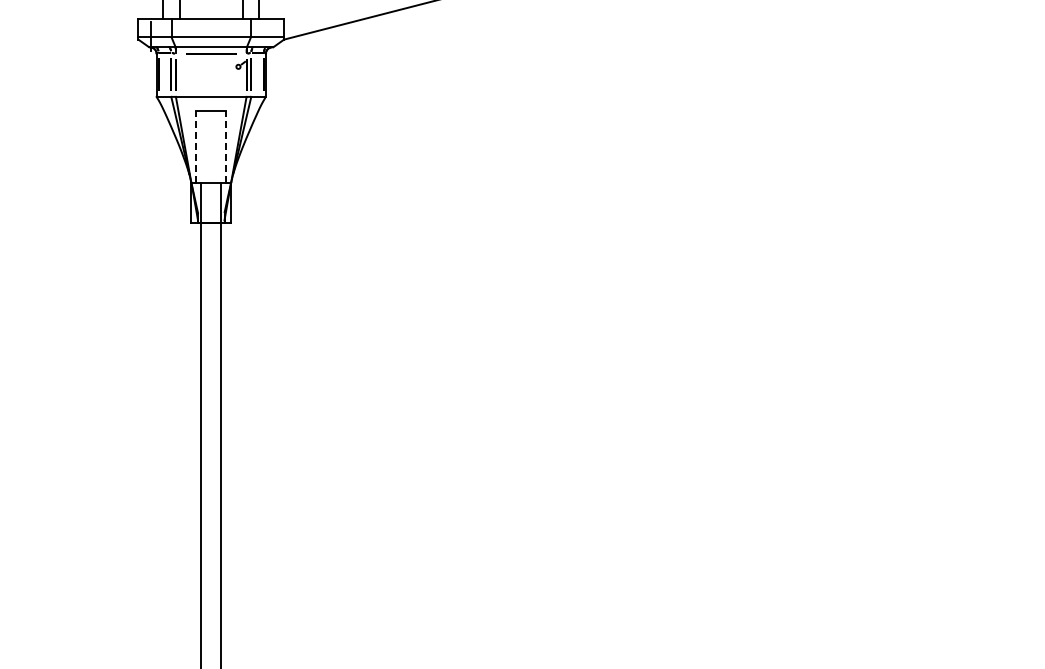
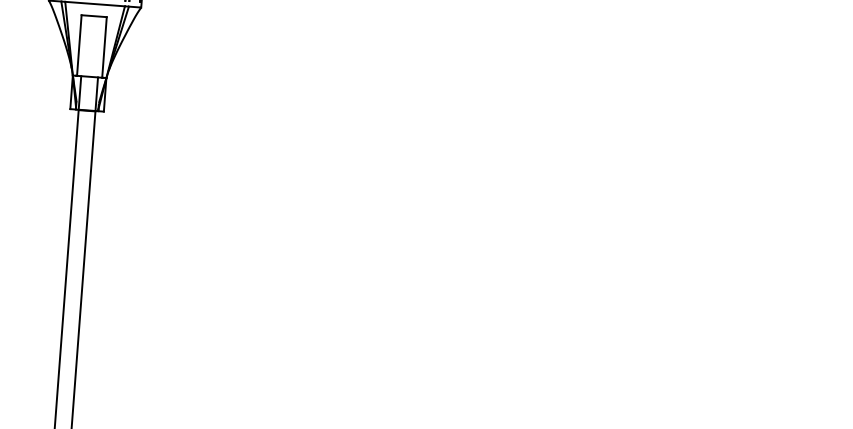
line: (196, 147) -> (79, 45), dashed -> solid
line: (226, 147) -> (104, 47), dashed -> solid

